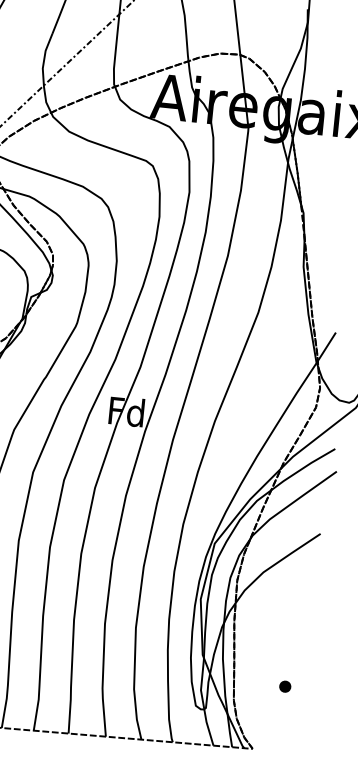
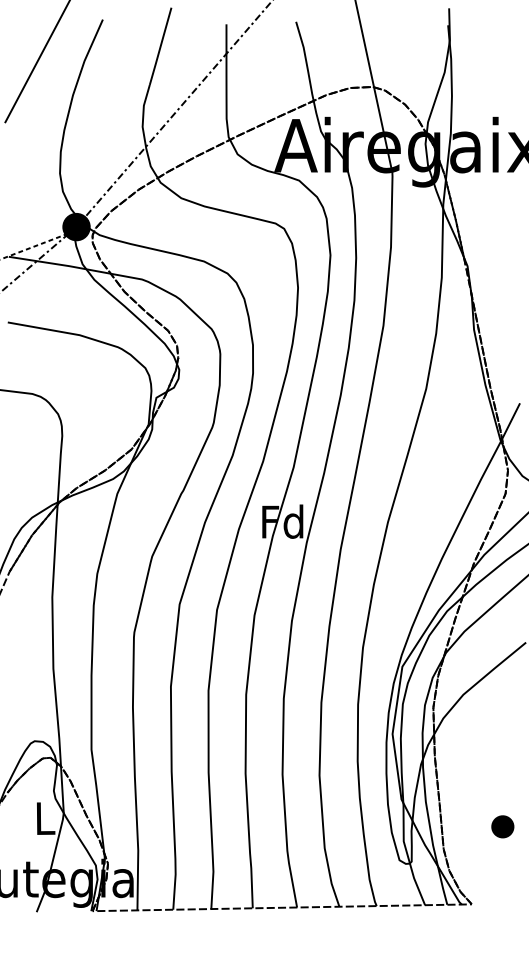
part: (285, 687) -> (502, 827), size x1.6

